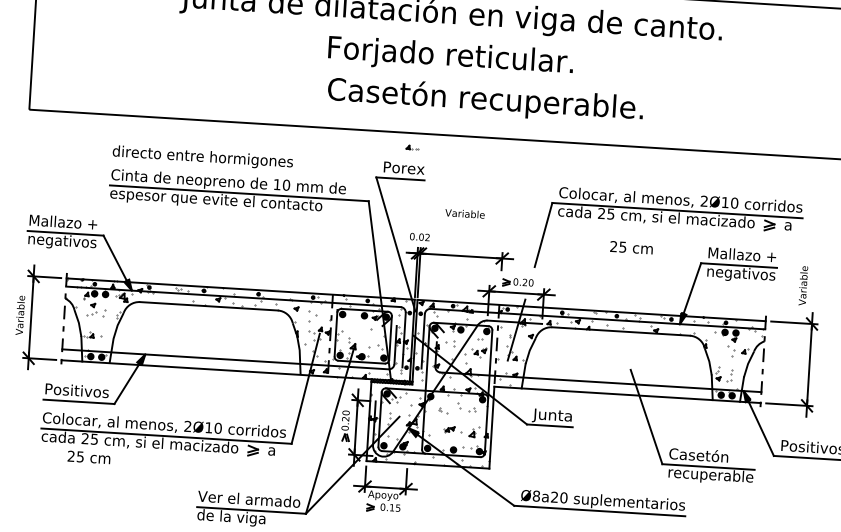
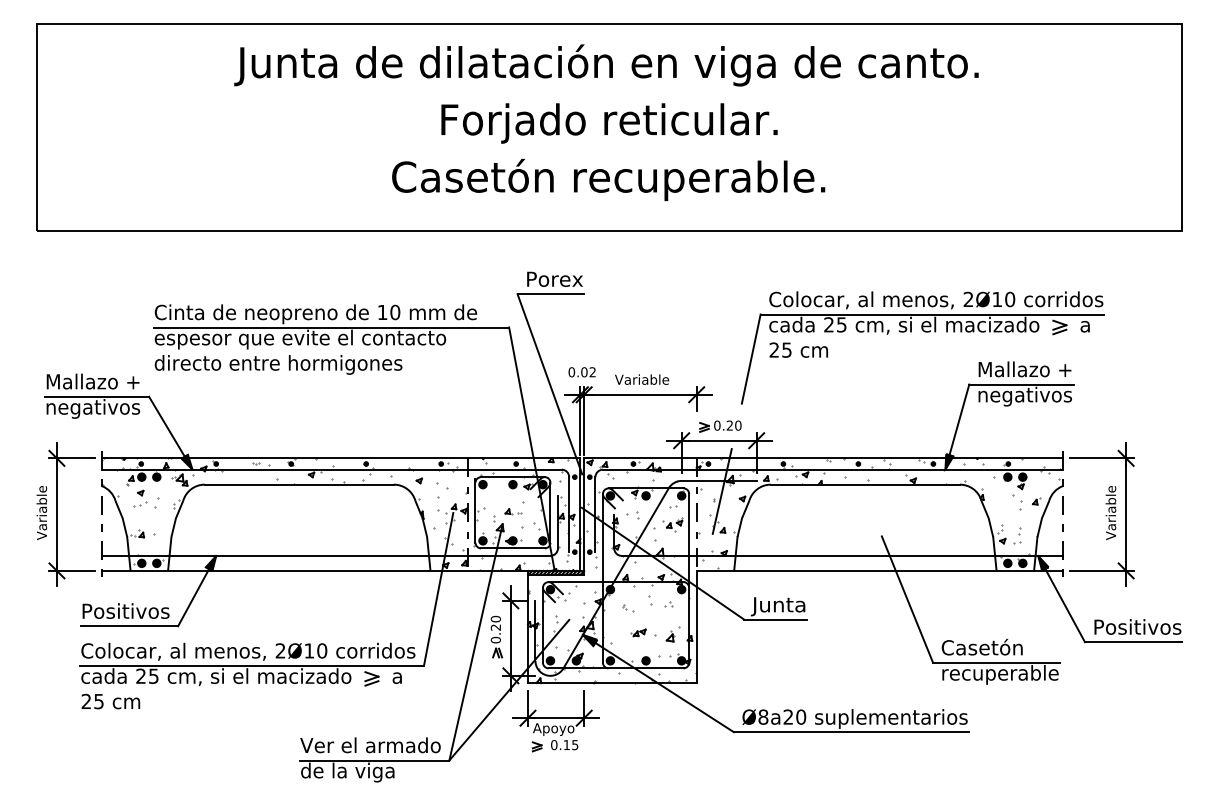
text: (485, 100) -> (608, 179), moved
part: (412, 147) -> (513, 511), moved
text: (202, 157) -> (278, 364), moved
text: (465, 213) -> (642, 379), moved
text: (631, 247) -> (798, 349), moved
text: (802, 285) -> (1110, 512), moved
text: (88, 457) -> (110, 701), moved

